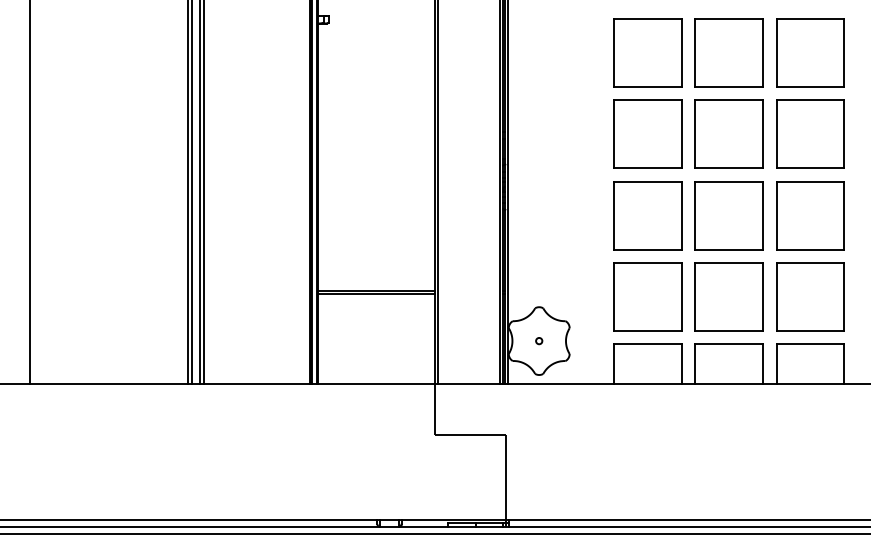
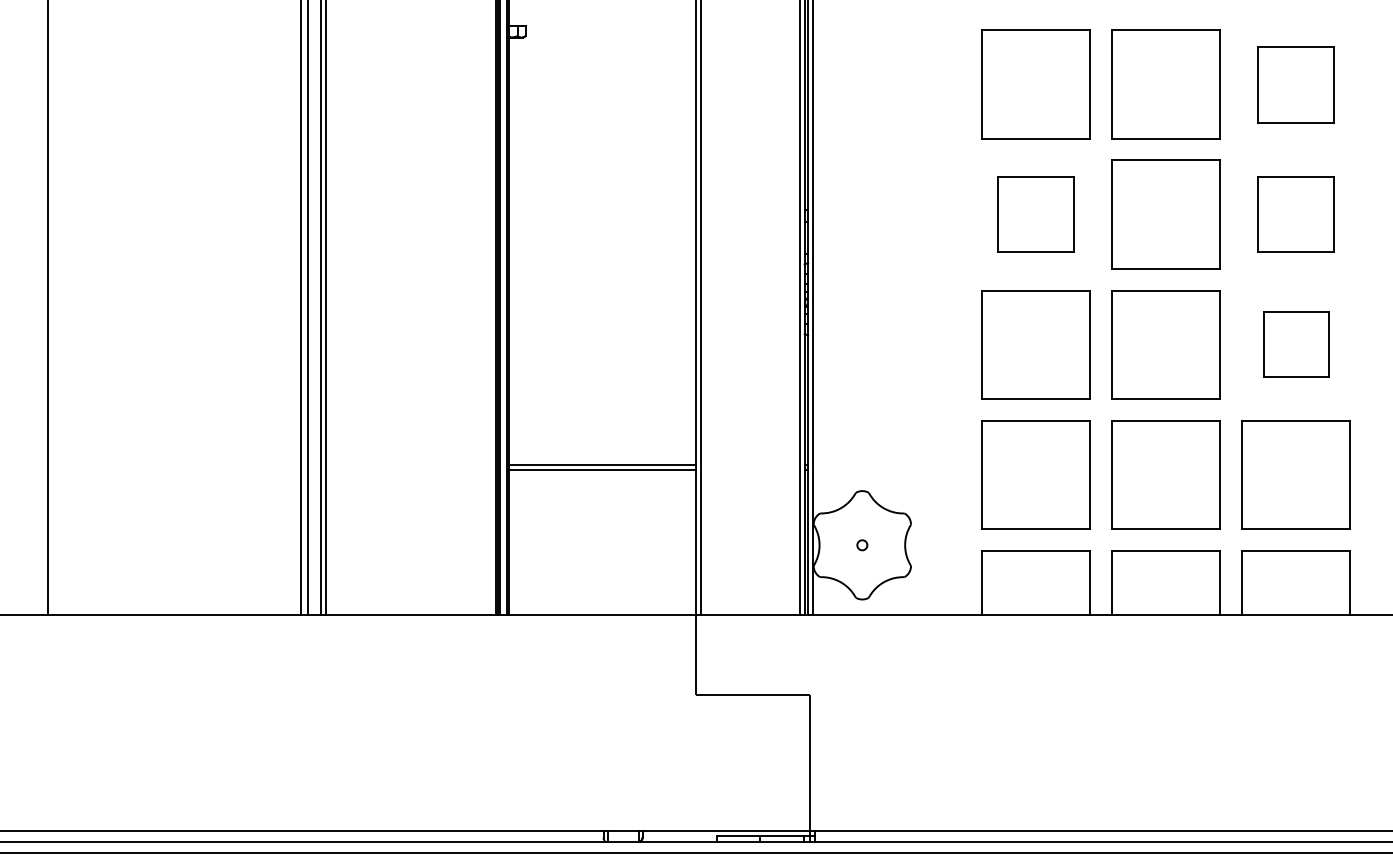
part: (810, 52) -> (1296, 83), size x0.7
part: (647, 133) -> (1035, 213), size x0.7
part: (810, 133) -> (1296, 213), size x0.7
part: (810, 215) -> (1296, 344), size x0.6

